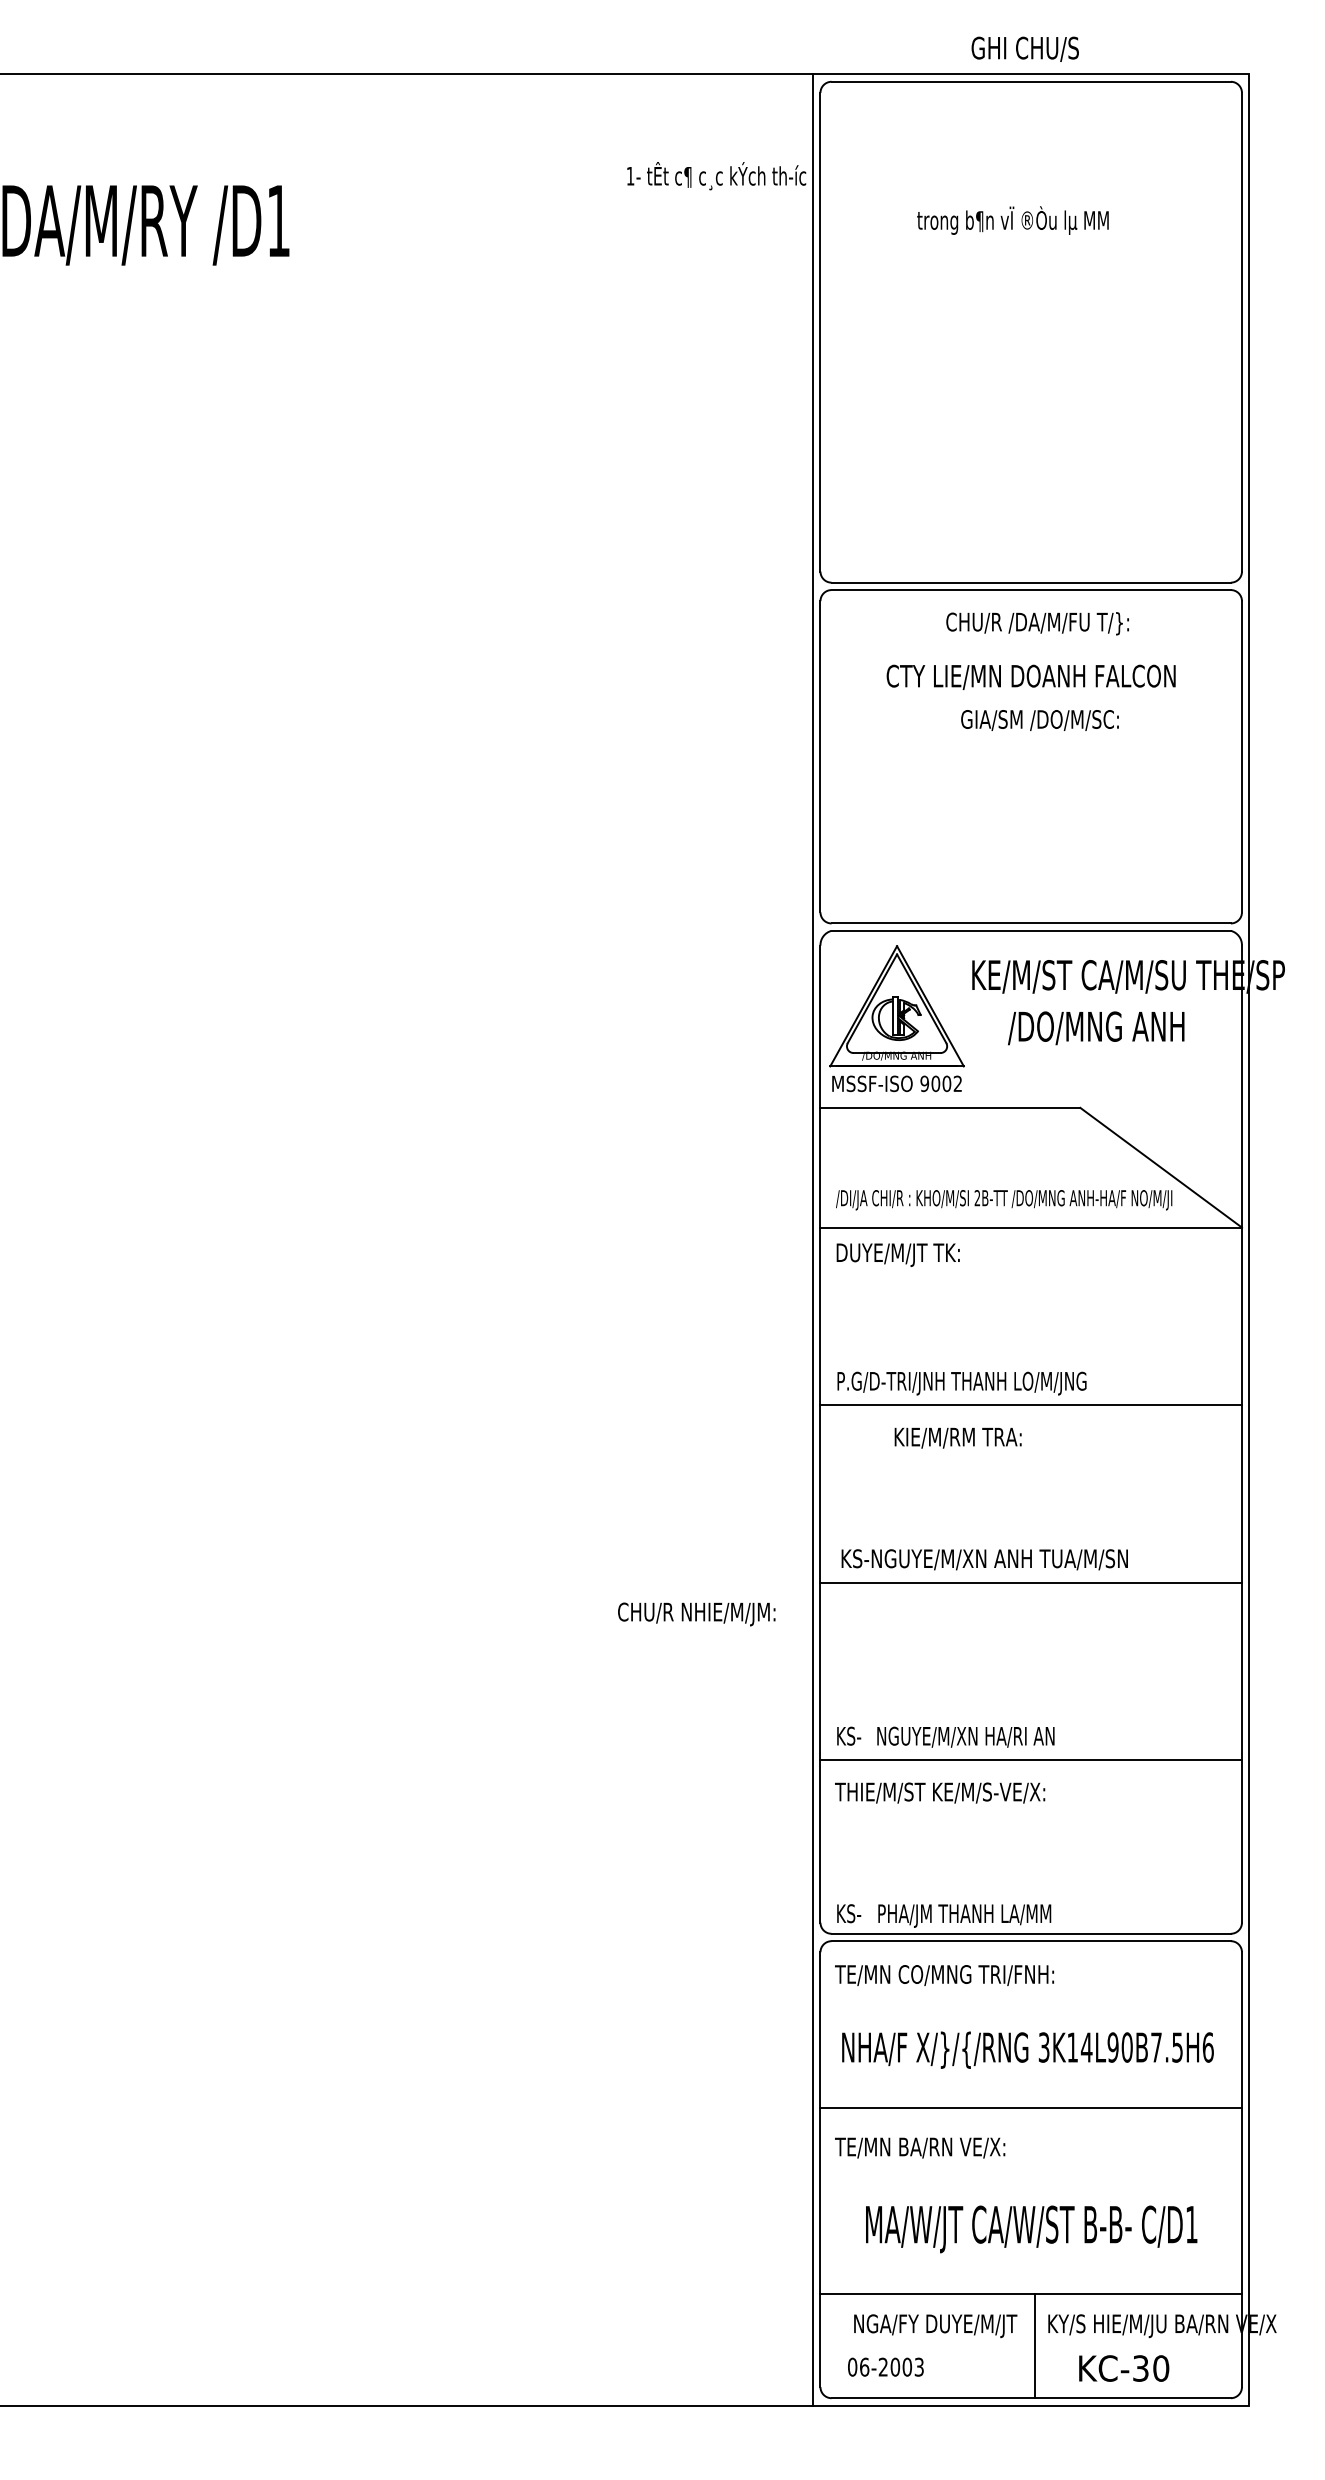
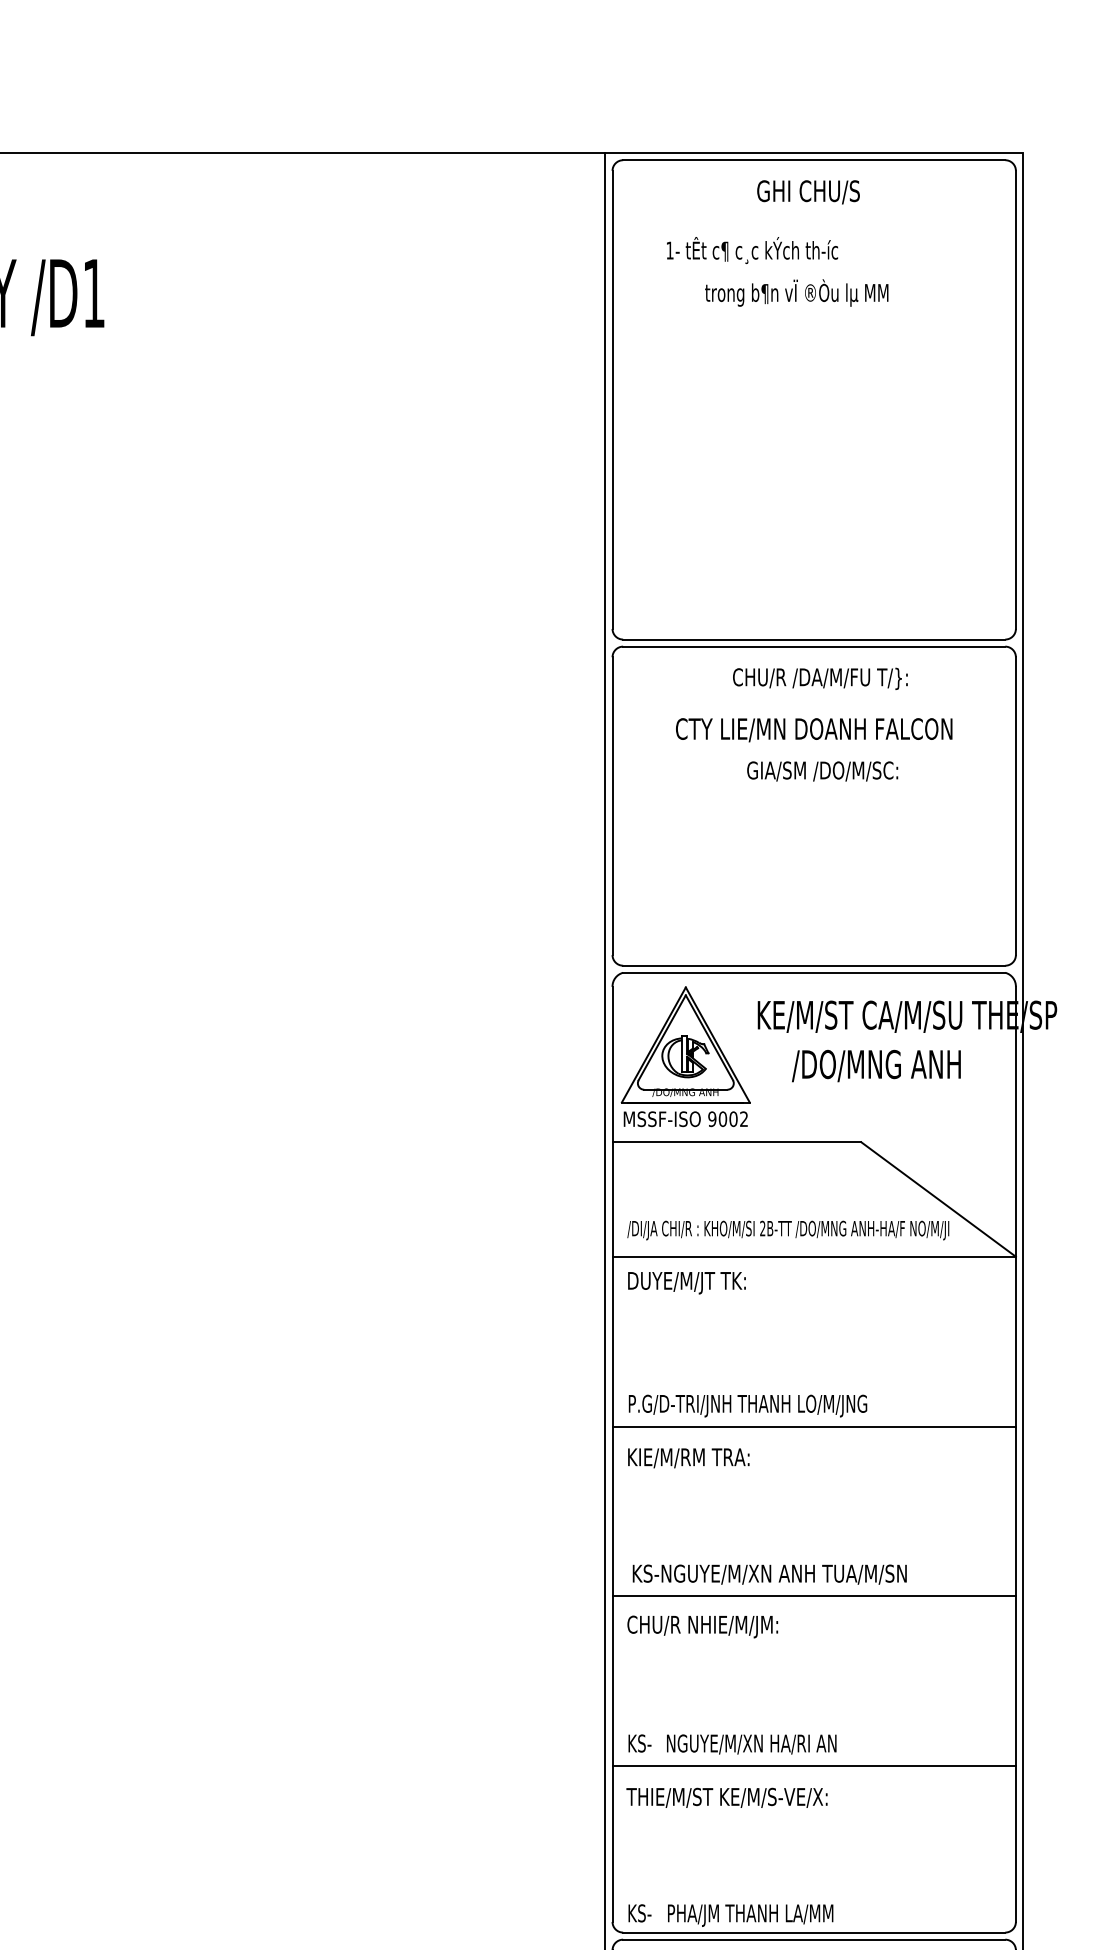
text: (1024, 48) -> (807, 191), moved
text: (716, 176) -> (752, 250), moved
text: (957, 1437) -> (688, 1457), moved
text: (696, 1614) -> (702, 1627), moved

